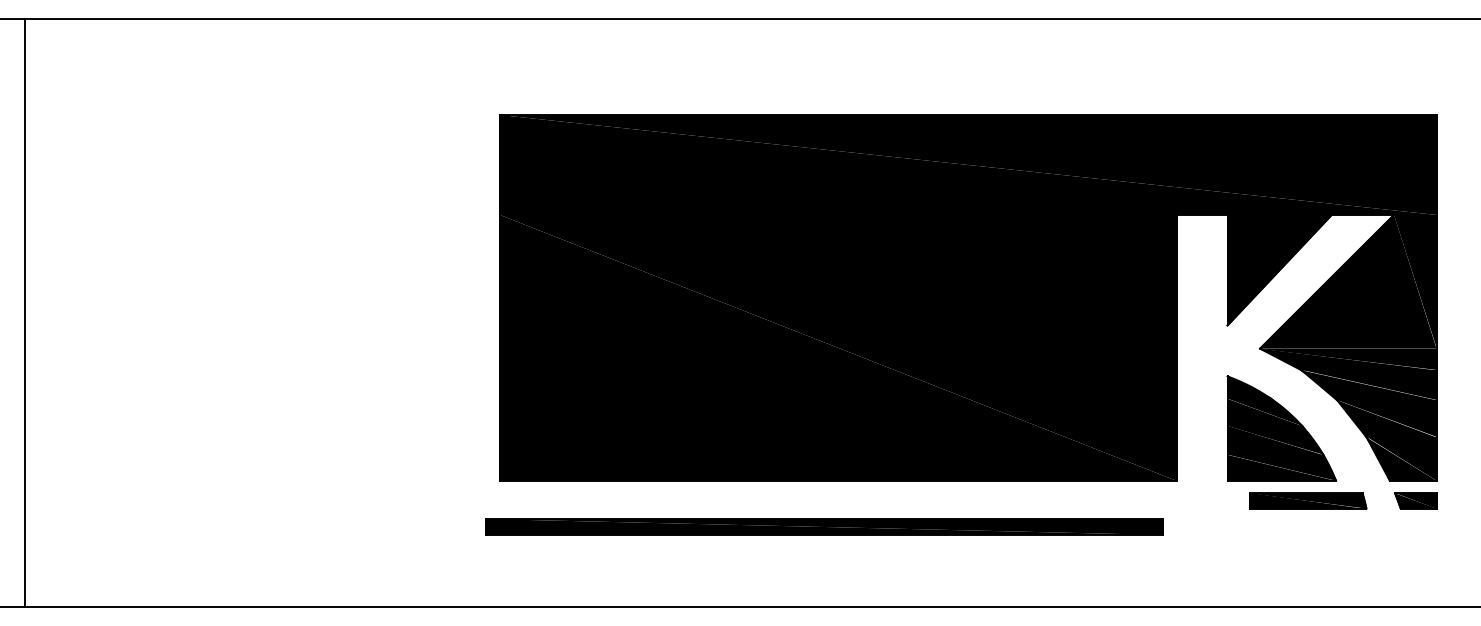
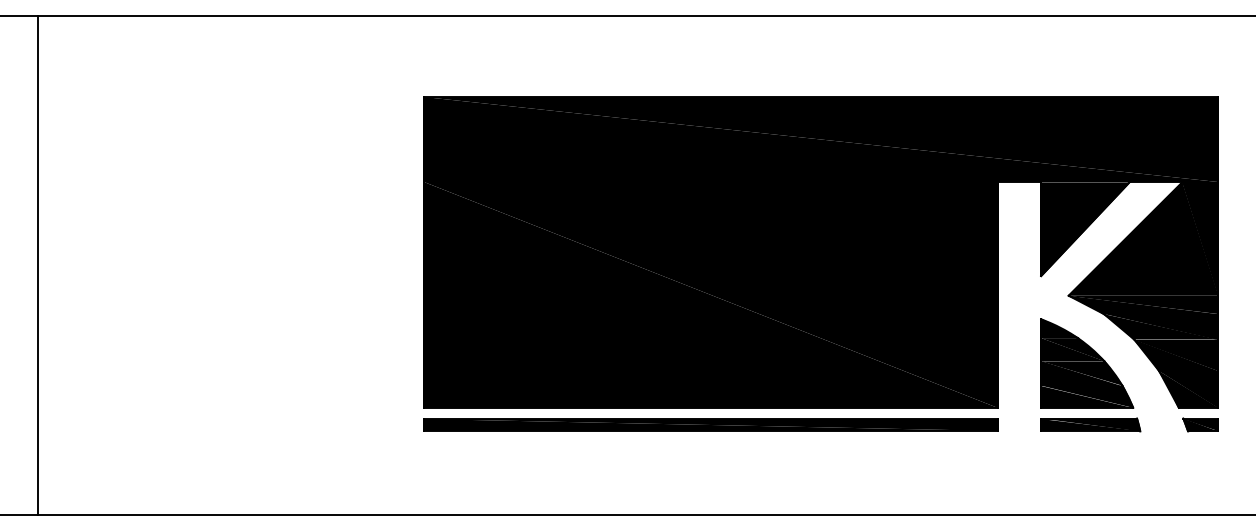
line: (25, 312) -> (37, 265), moved
part: (1308, 500) -> (1091, 424), moved
part: (824, 526) -> (711, 424), moved

